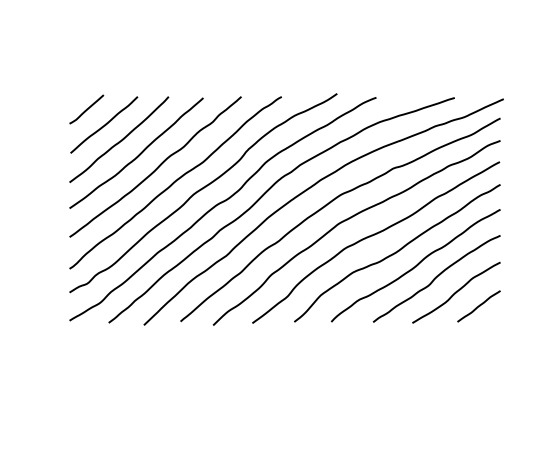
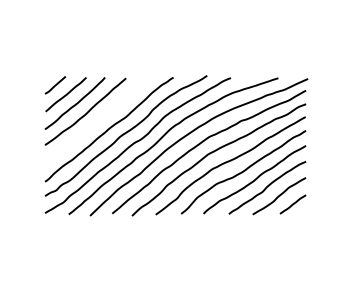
curve: (156, 167) -> (97, 120), removed

